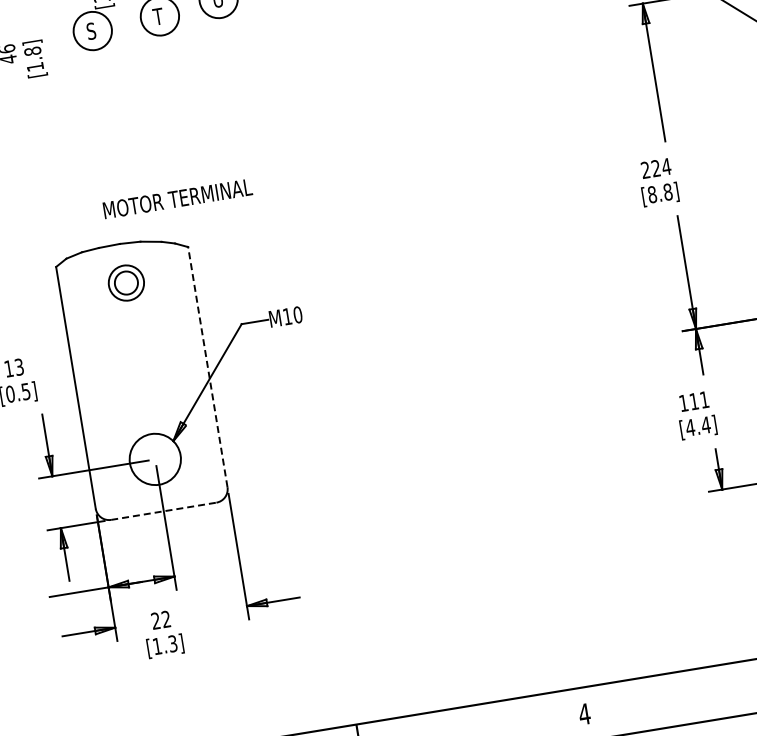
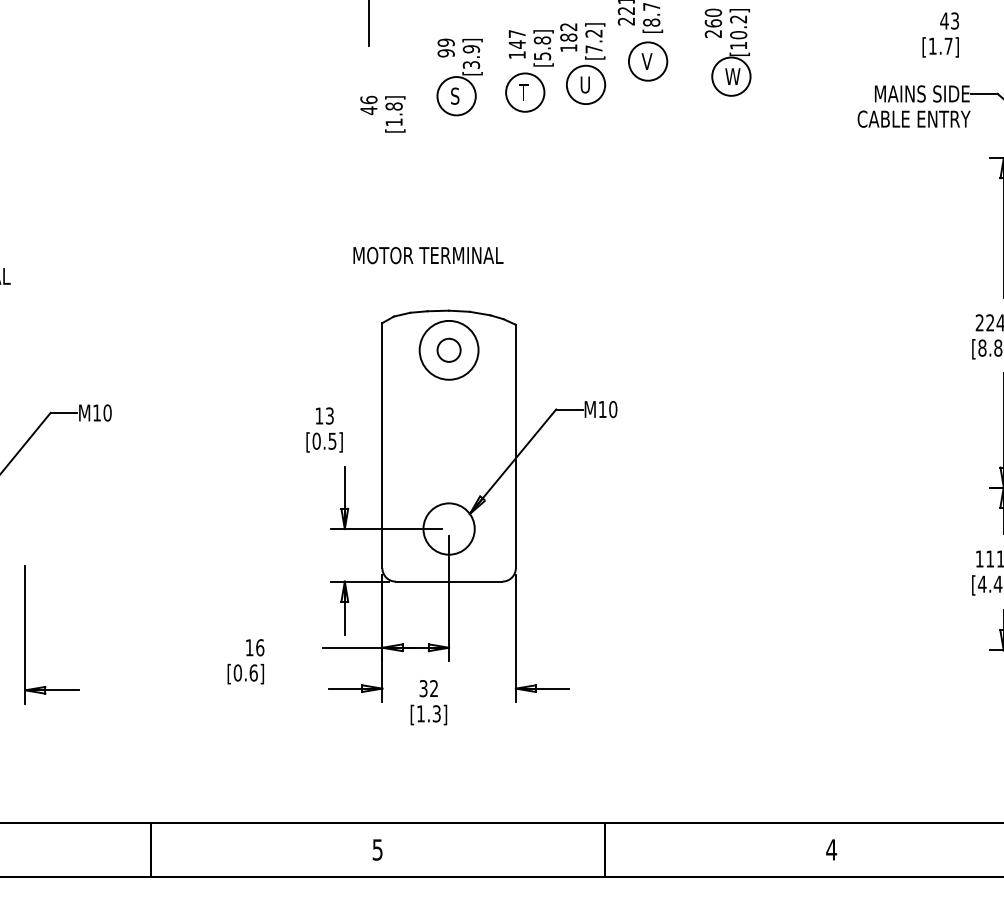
text: (177, 198) -> (428, 255), moved
circle: (125, 282) -> (448, 349), size x1.67
line: (207, 367) -> (515, 446), dashed -> solid
line: (164, 511) -> (449, 581), dashed -> solid
text: (155, 620) -> (423, 688), 22 -> 32

